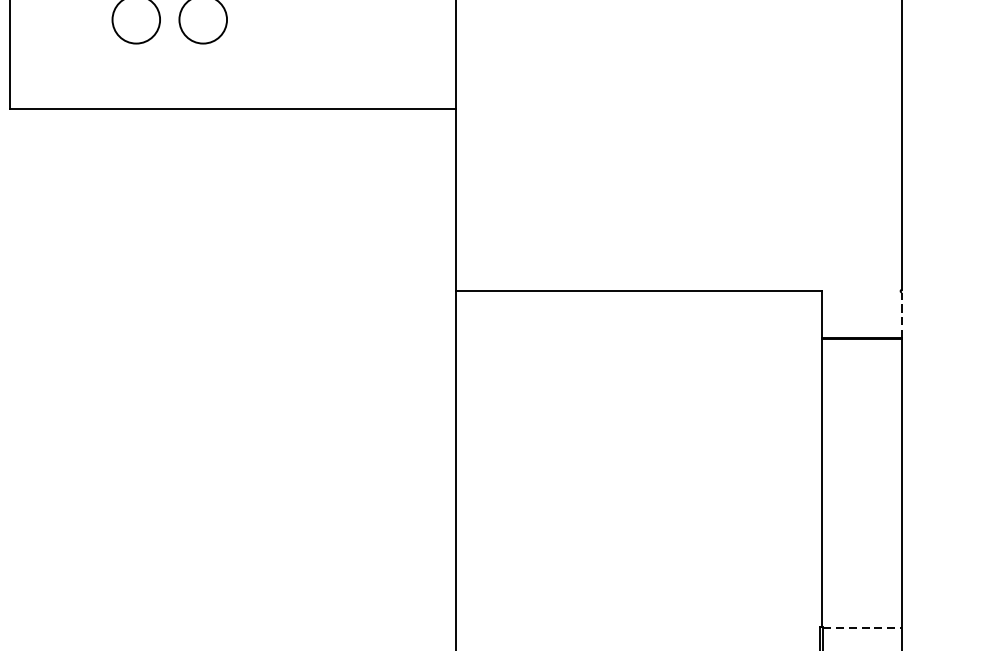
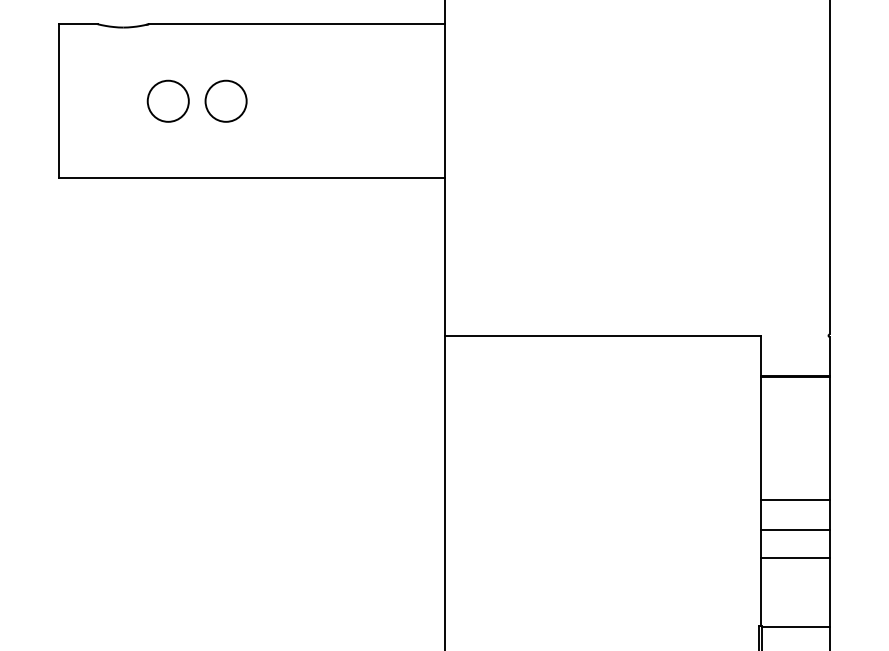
line: (901, 315) -> (829, 356), dashed -> solid
line: (861, 481) -> (794, 500), added
line: (861, 516) -> (794, 530), added
line: (861, 547) -> (794, 557), added
line: (863, 627) -> (796, 626), dashed -> solid

